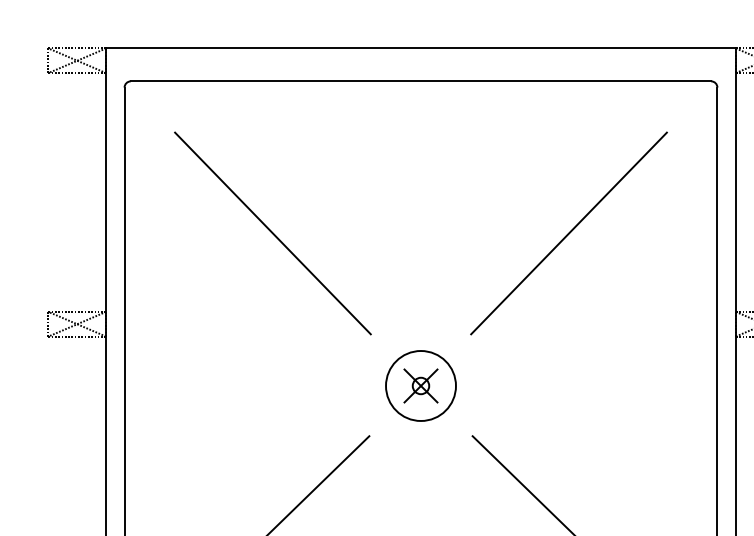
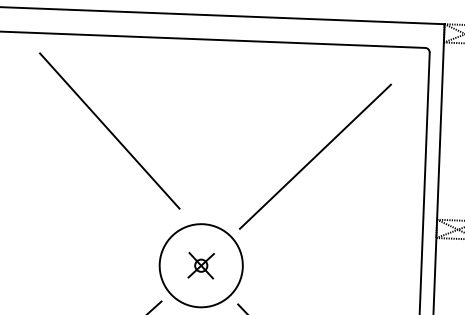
line: (272, 233) -> (109, 131), moved
circle: (420, 385) -> (200, 265), size x1.6

